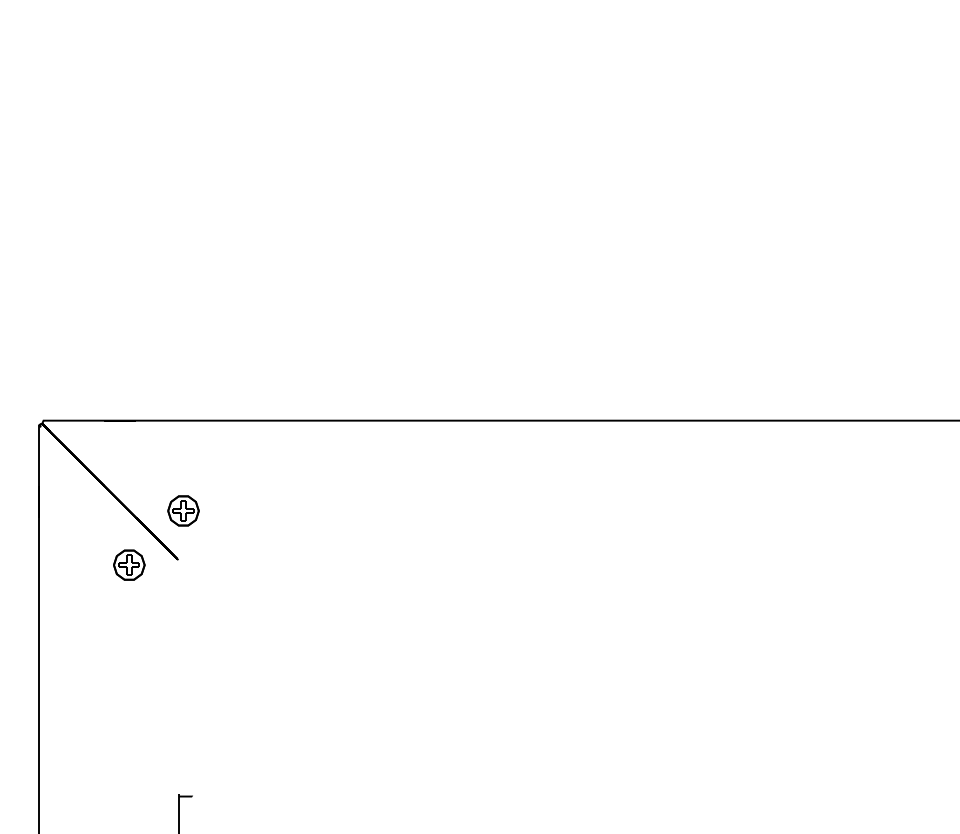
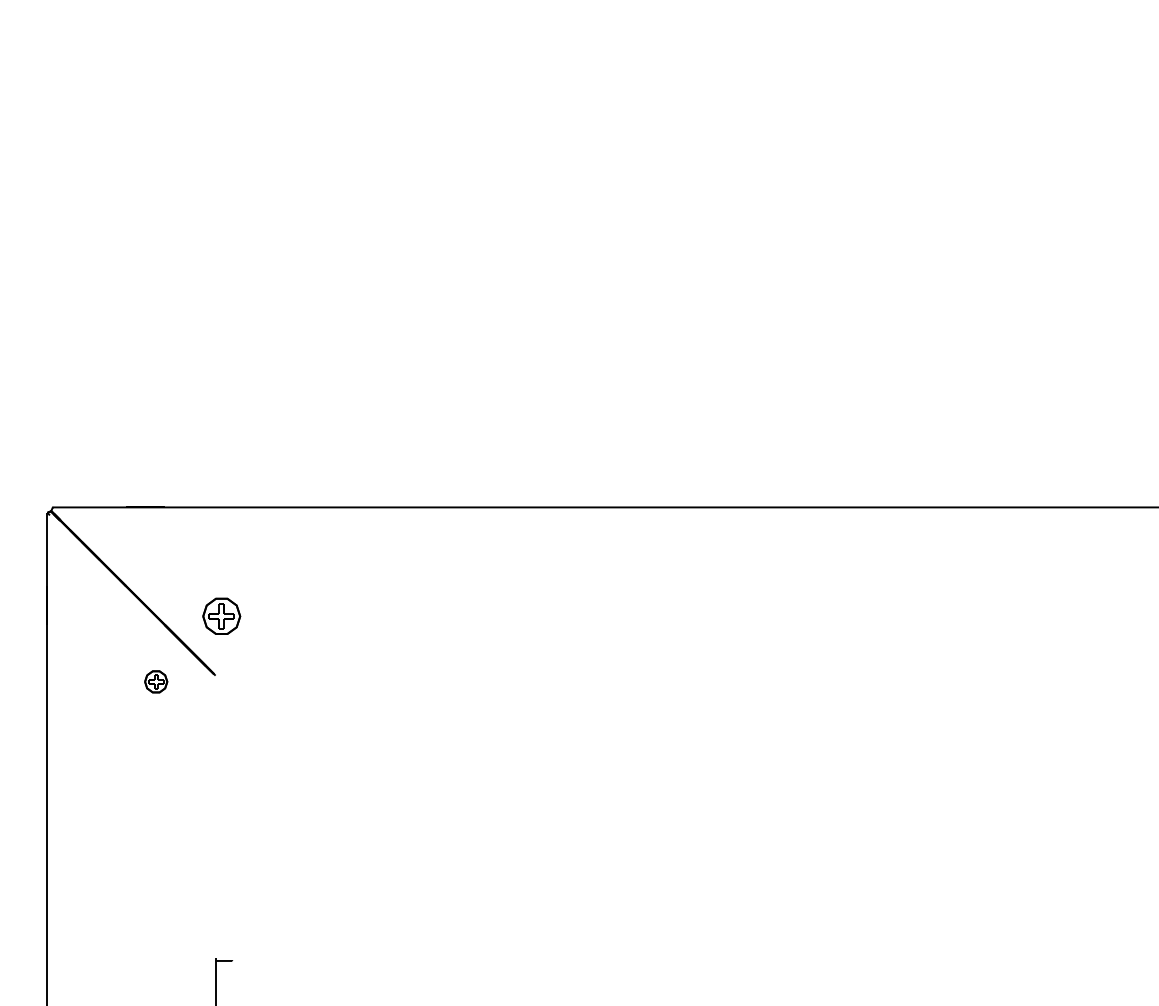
part: (128, 564) -> (155, 681), size x0.6

